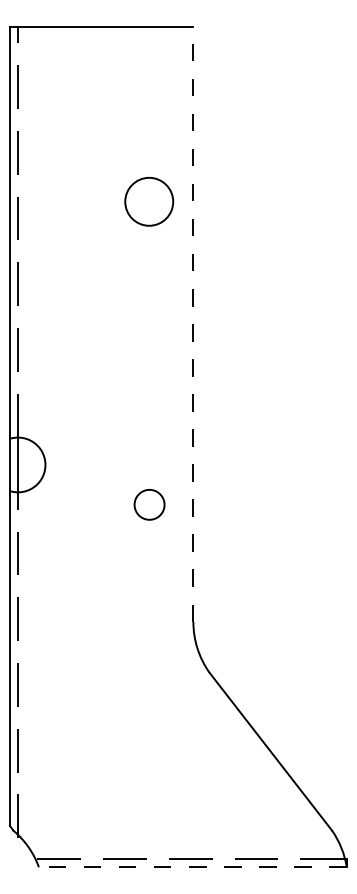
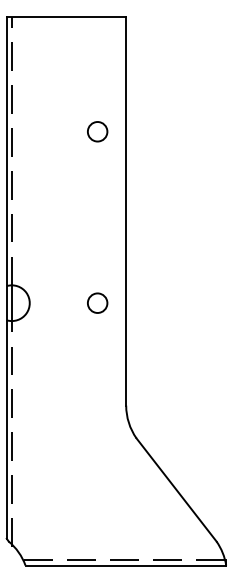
circle: (149, 201) -> (97, 131), size x0.62
line: (193, 324) -> (126, 211), dashed -> solid
circle: (149, 503) -> (97, 302), moved
line: (192, 867) -> (125, 565), dashed -> solid

